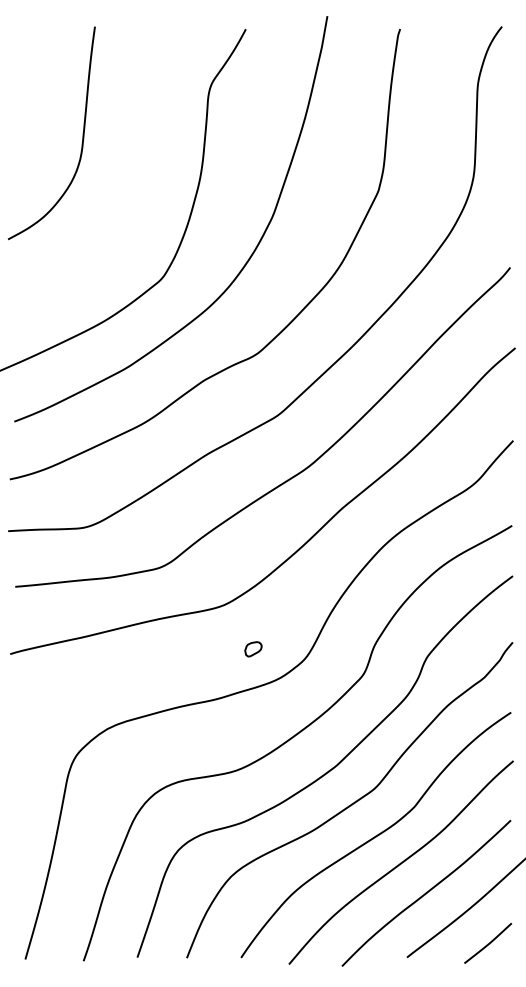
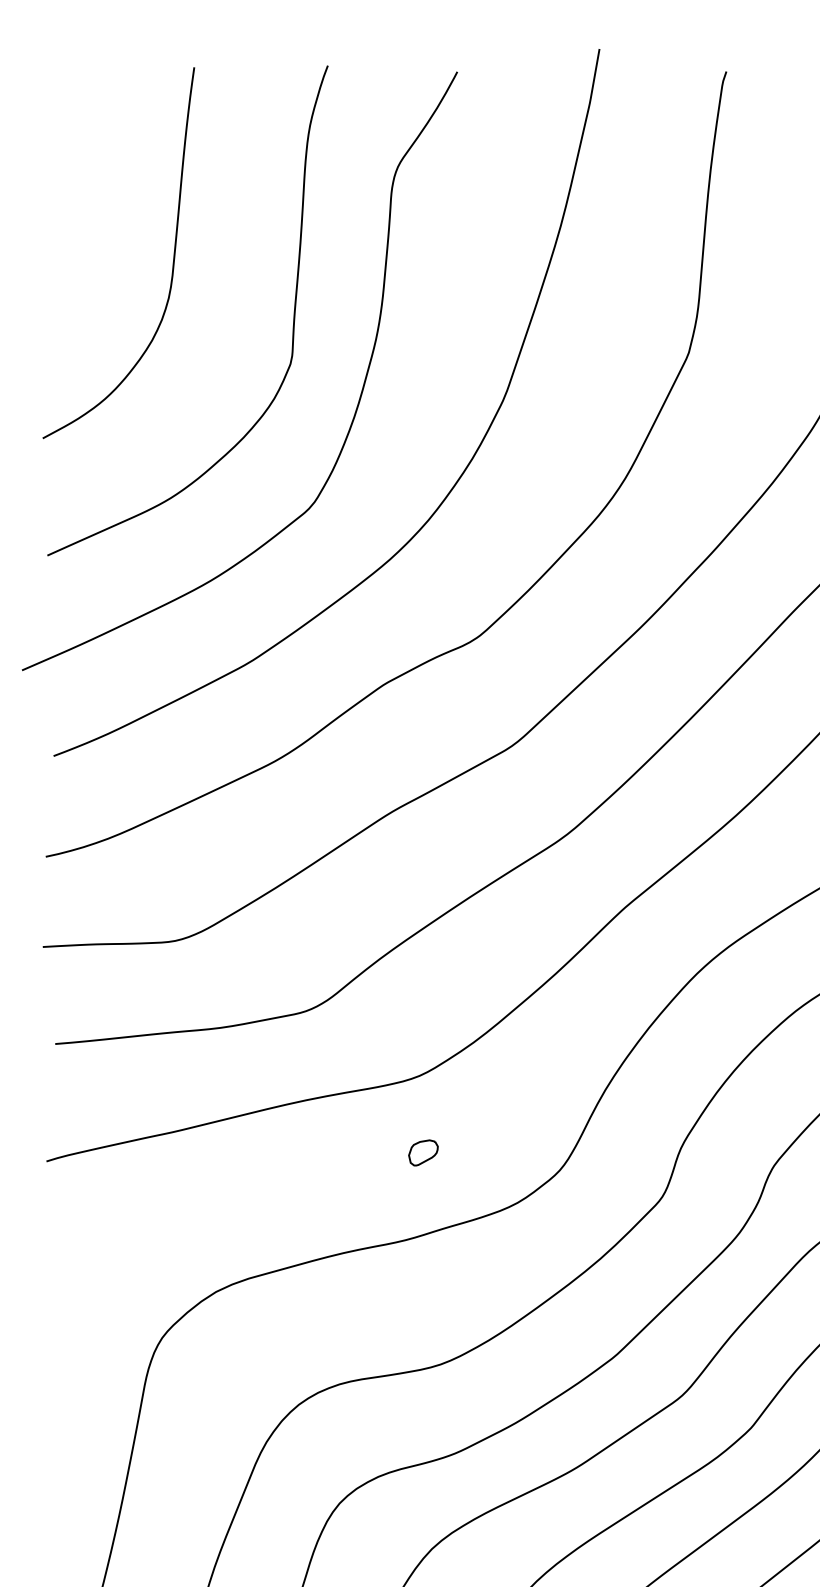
curve: (151, 166) -> (292, 311), added
part: (253, 649) -> (423, 1153), moved

